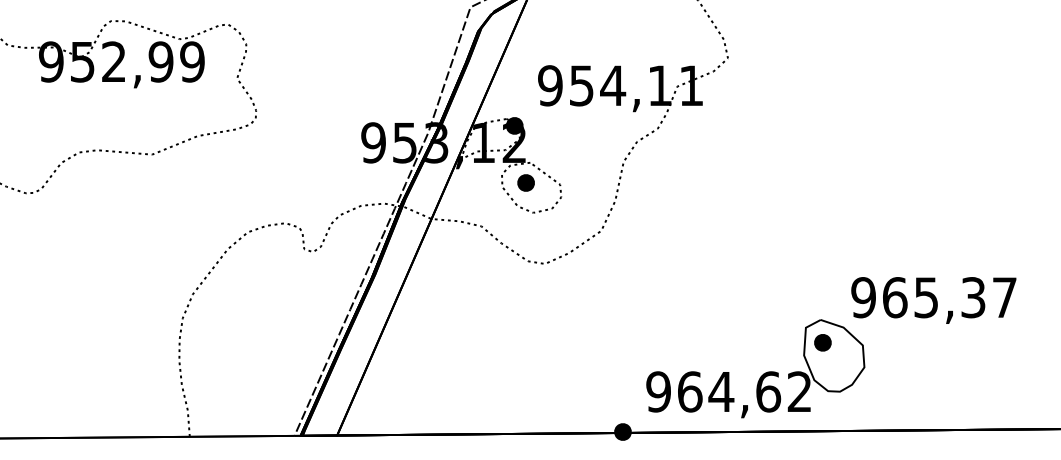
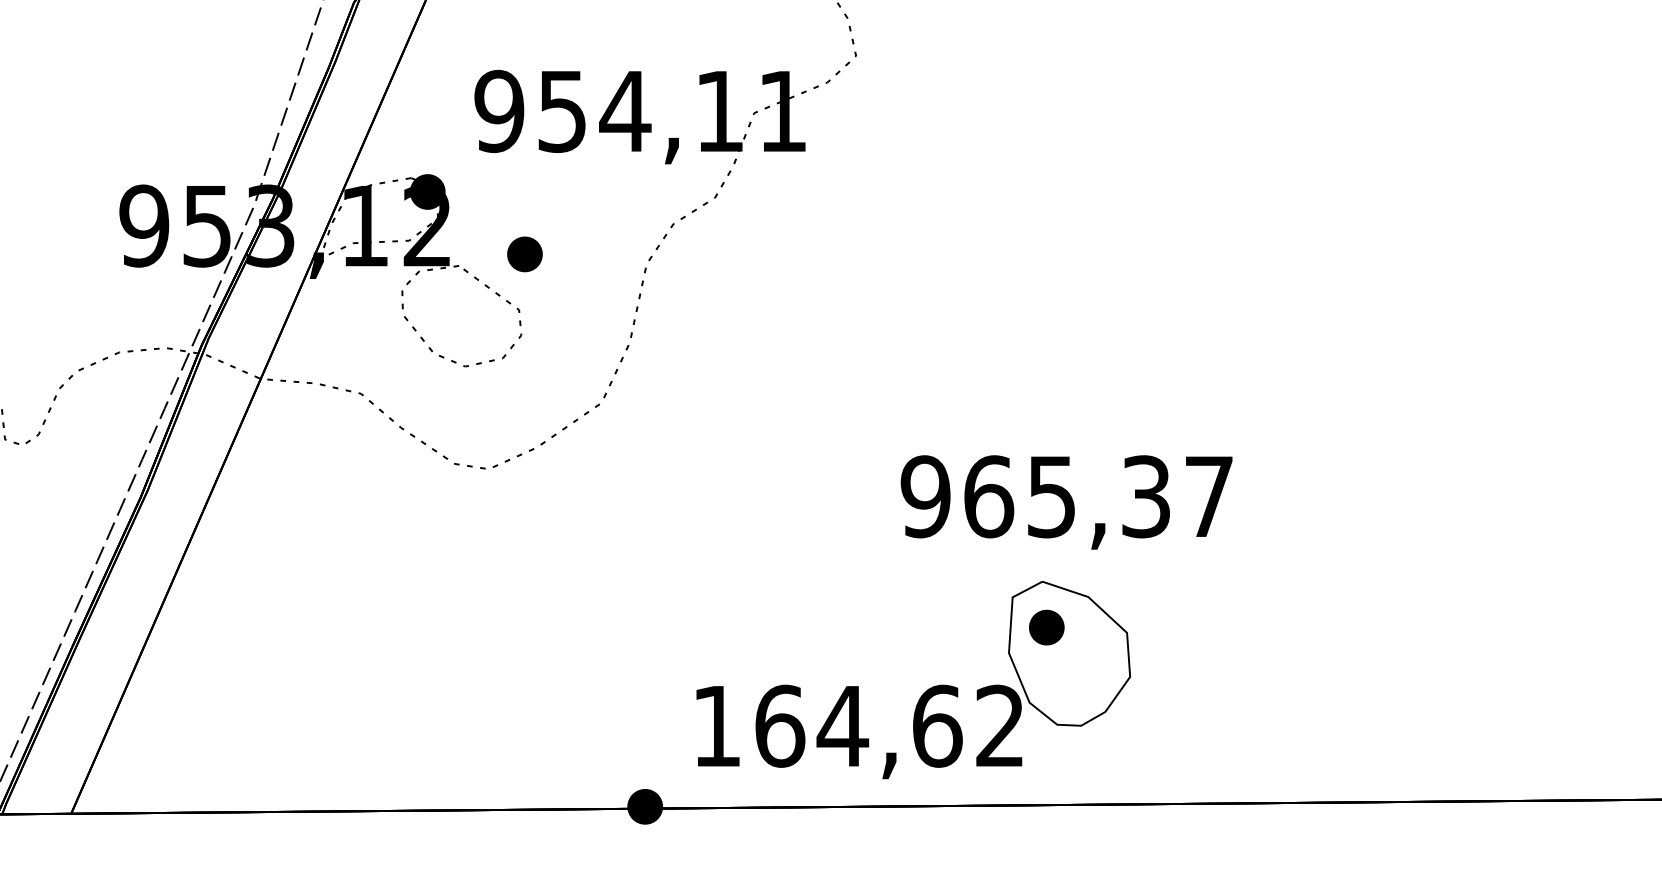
part: (525, 182) -> (523, 253), moved
text: (933, 300) -> (1066, 502), moved
text: (658, 391) -> (716, 725), 964,62 -> 164,62

